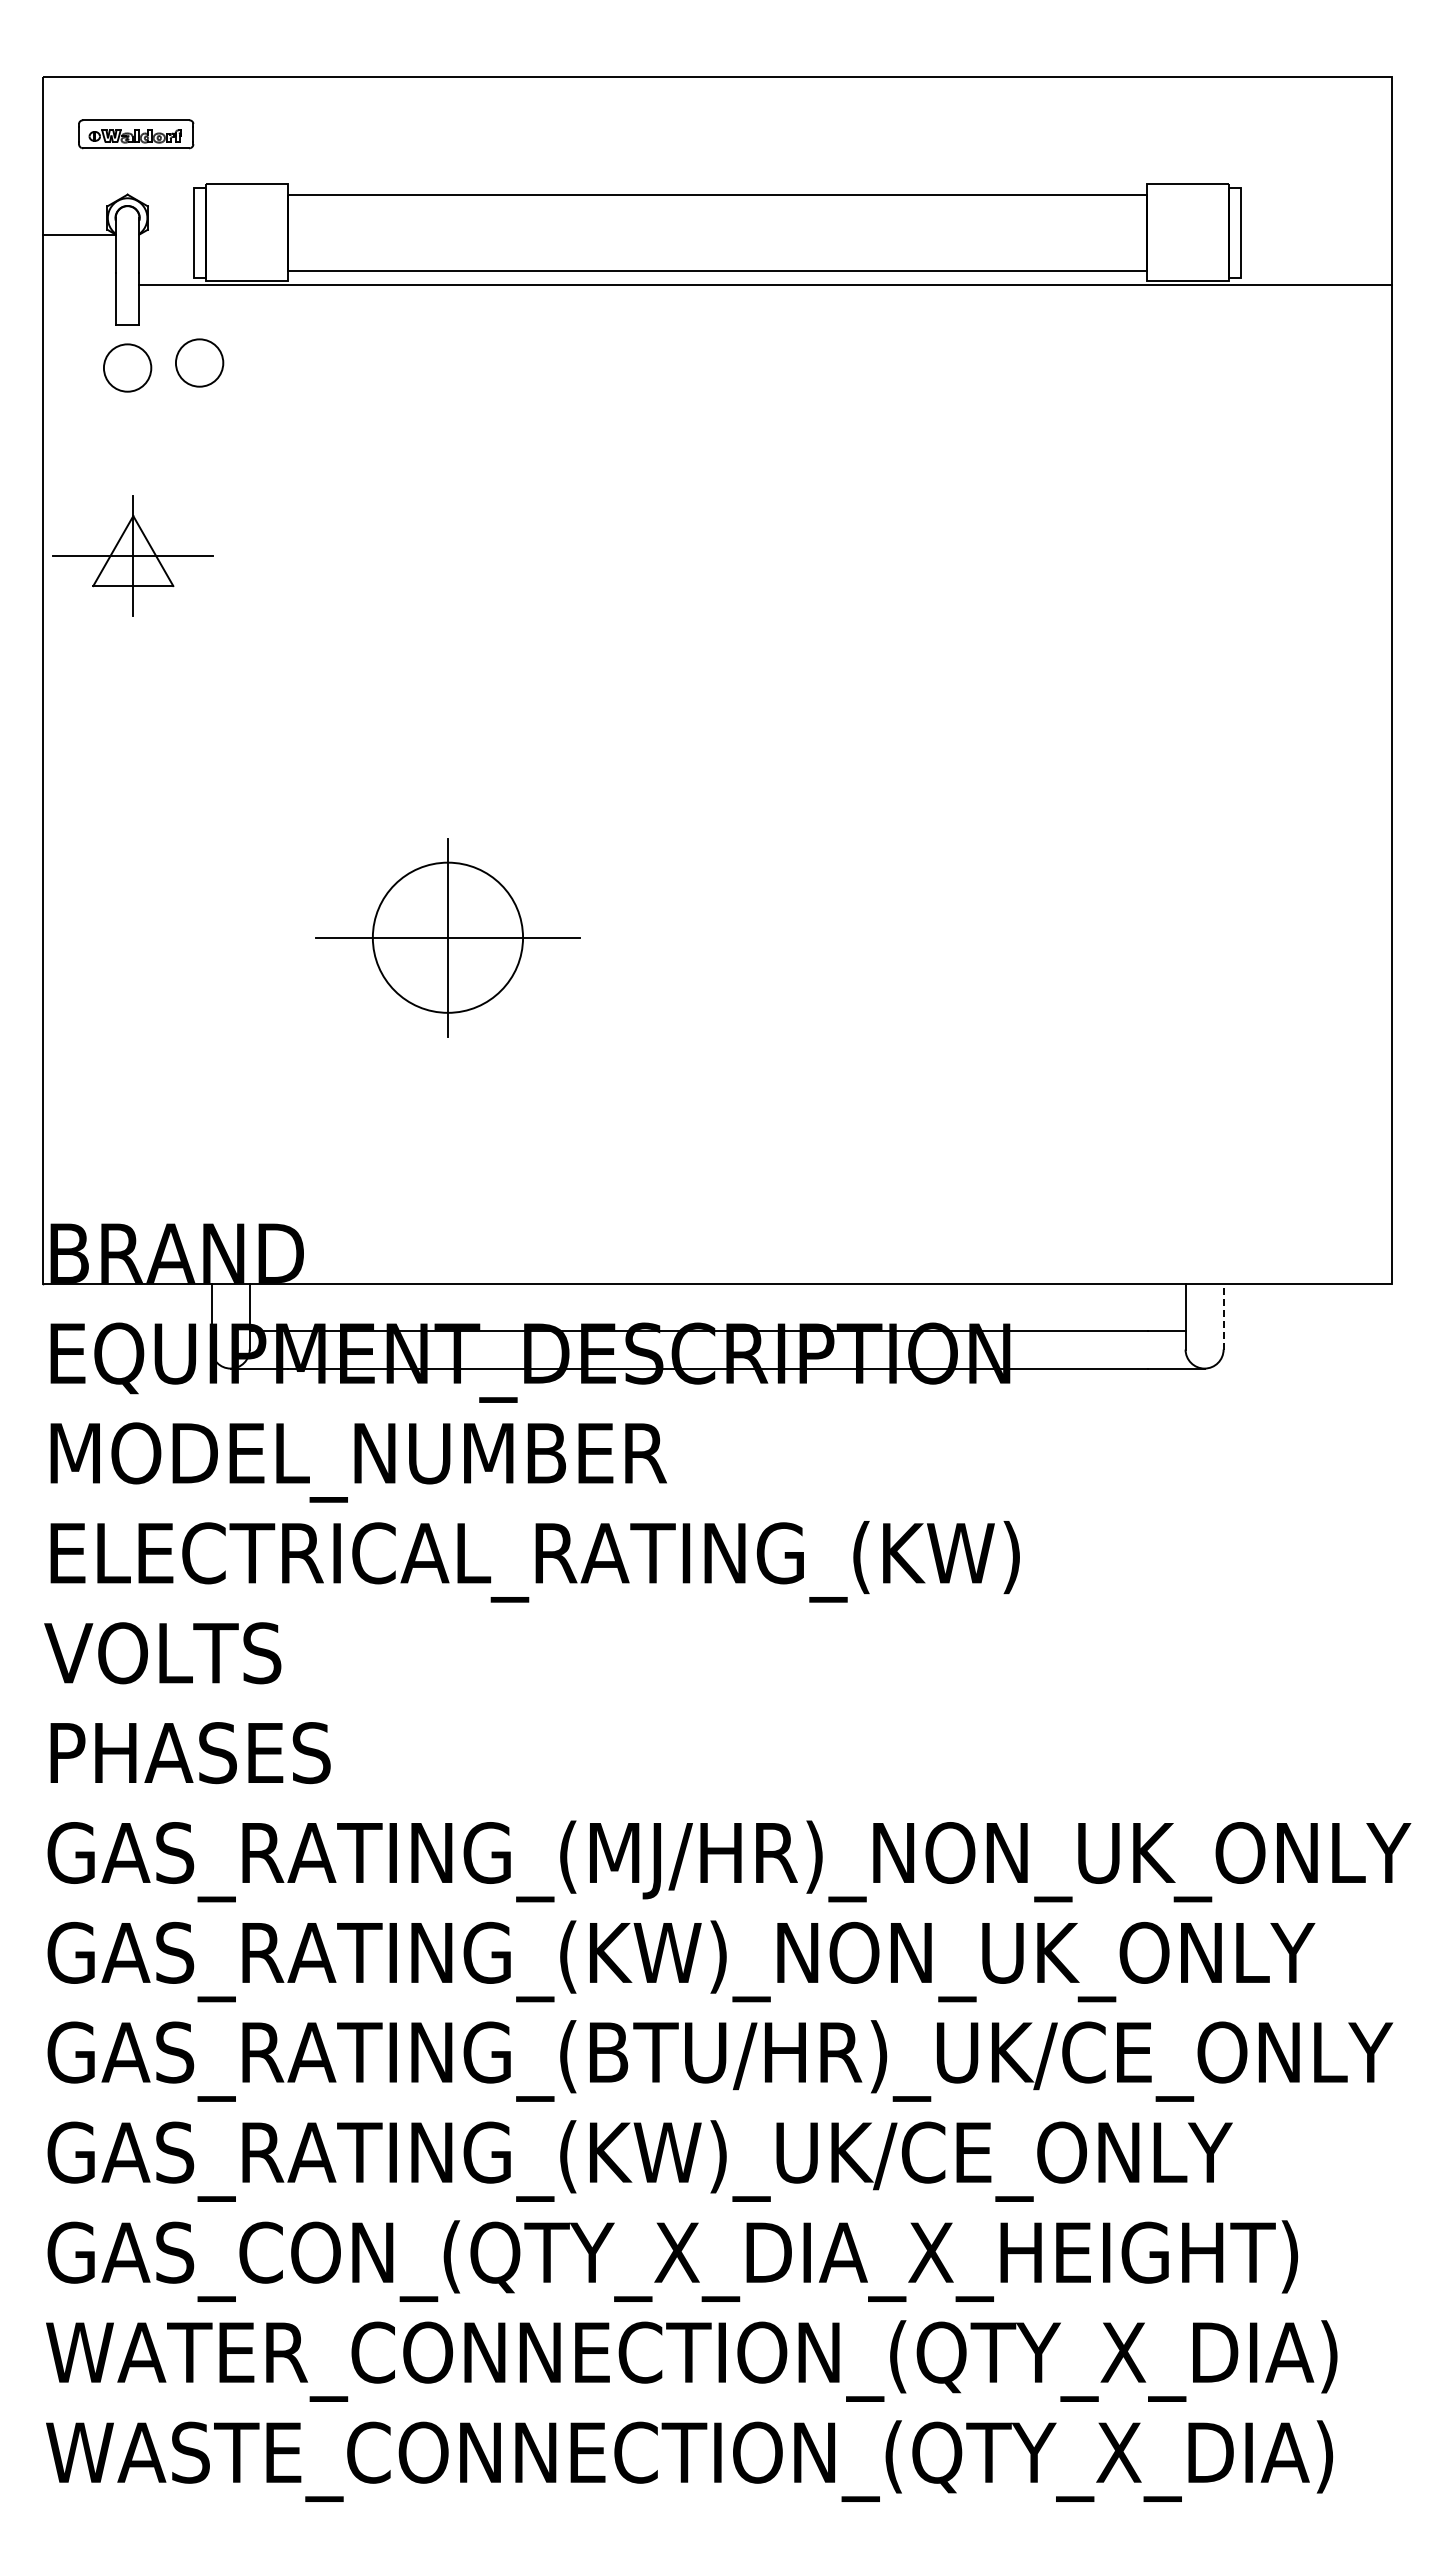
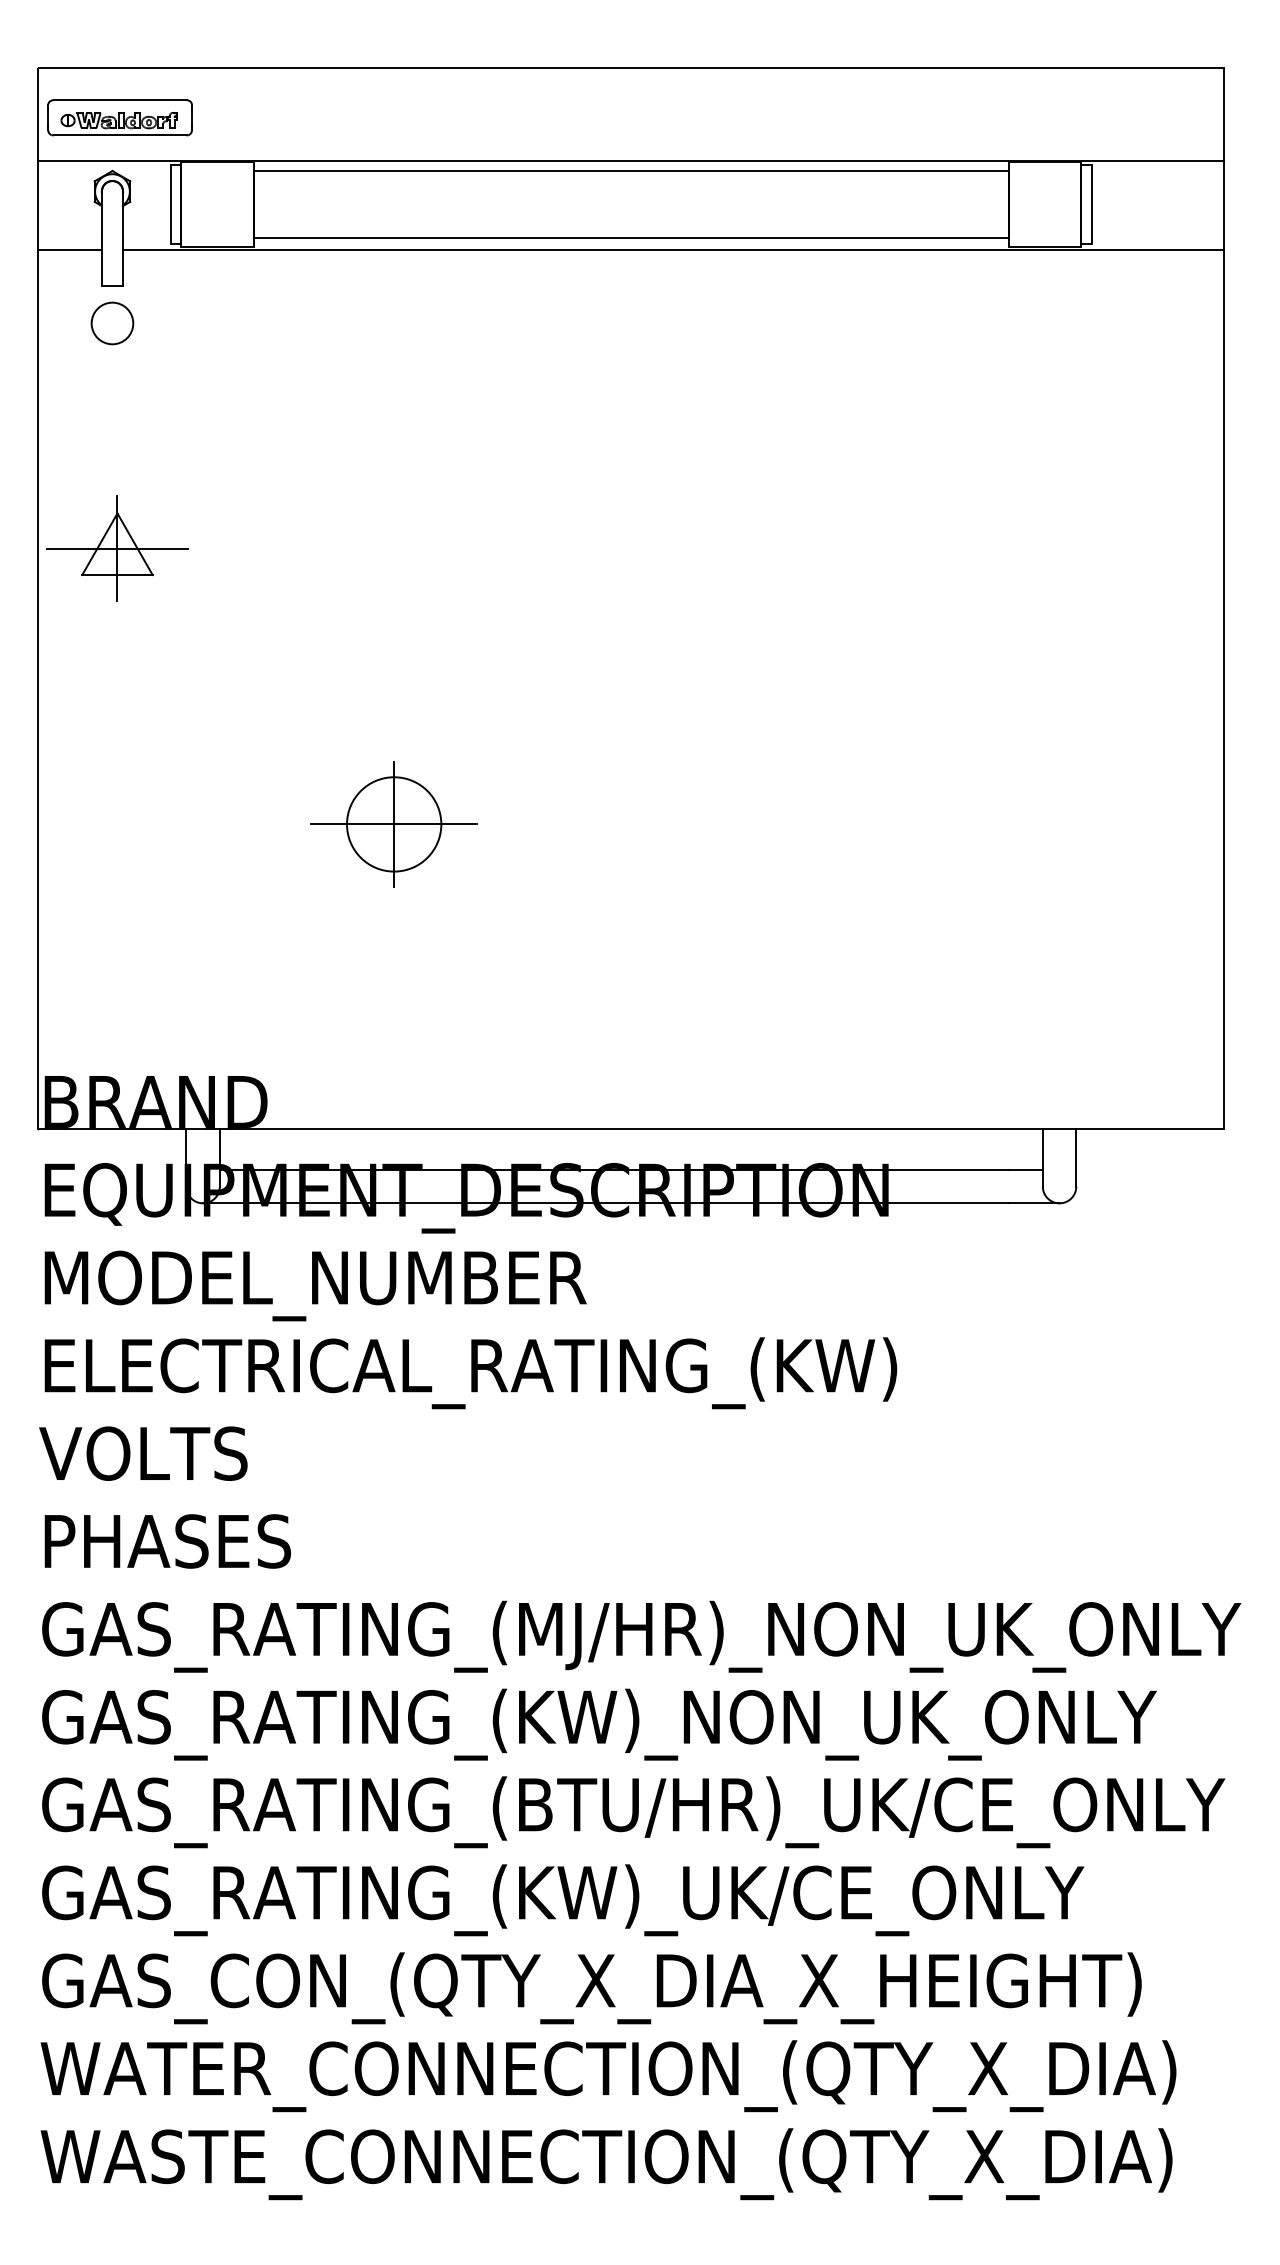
part: (135, 134) -> (119, 118), size x1.43
line: (717, 182) -> (631, 160), added
line: (79, 234) -> (70, 250), moved
circle: (199, 362) -> (175, 318), removed
part: (132, 555) -> (116, 548), moved
part: (447, 937) -> (393, 824), size x0.71
line: (1223, 1316) -> (1076, 1157), dashed -> solid

